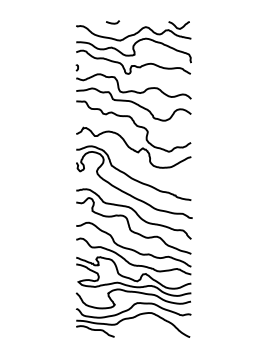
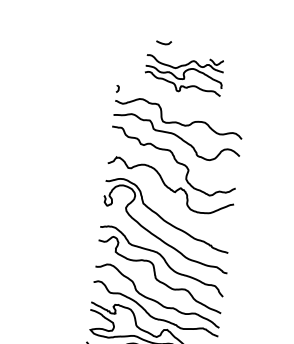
part: (133, 47) -> (183, 73), size x0.6

